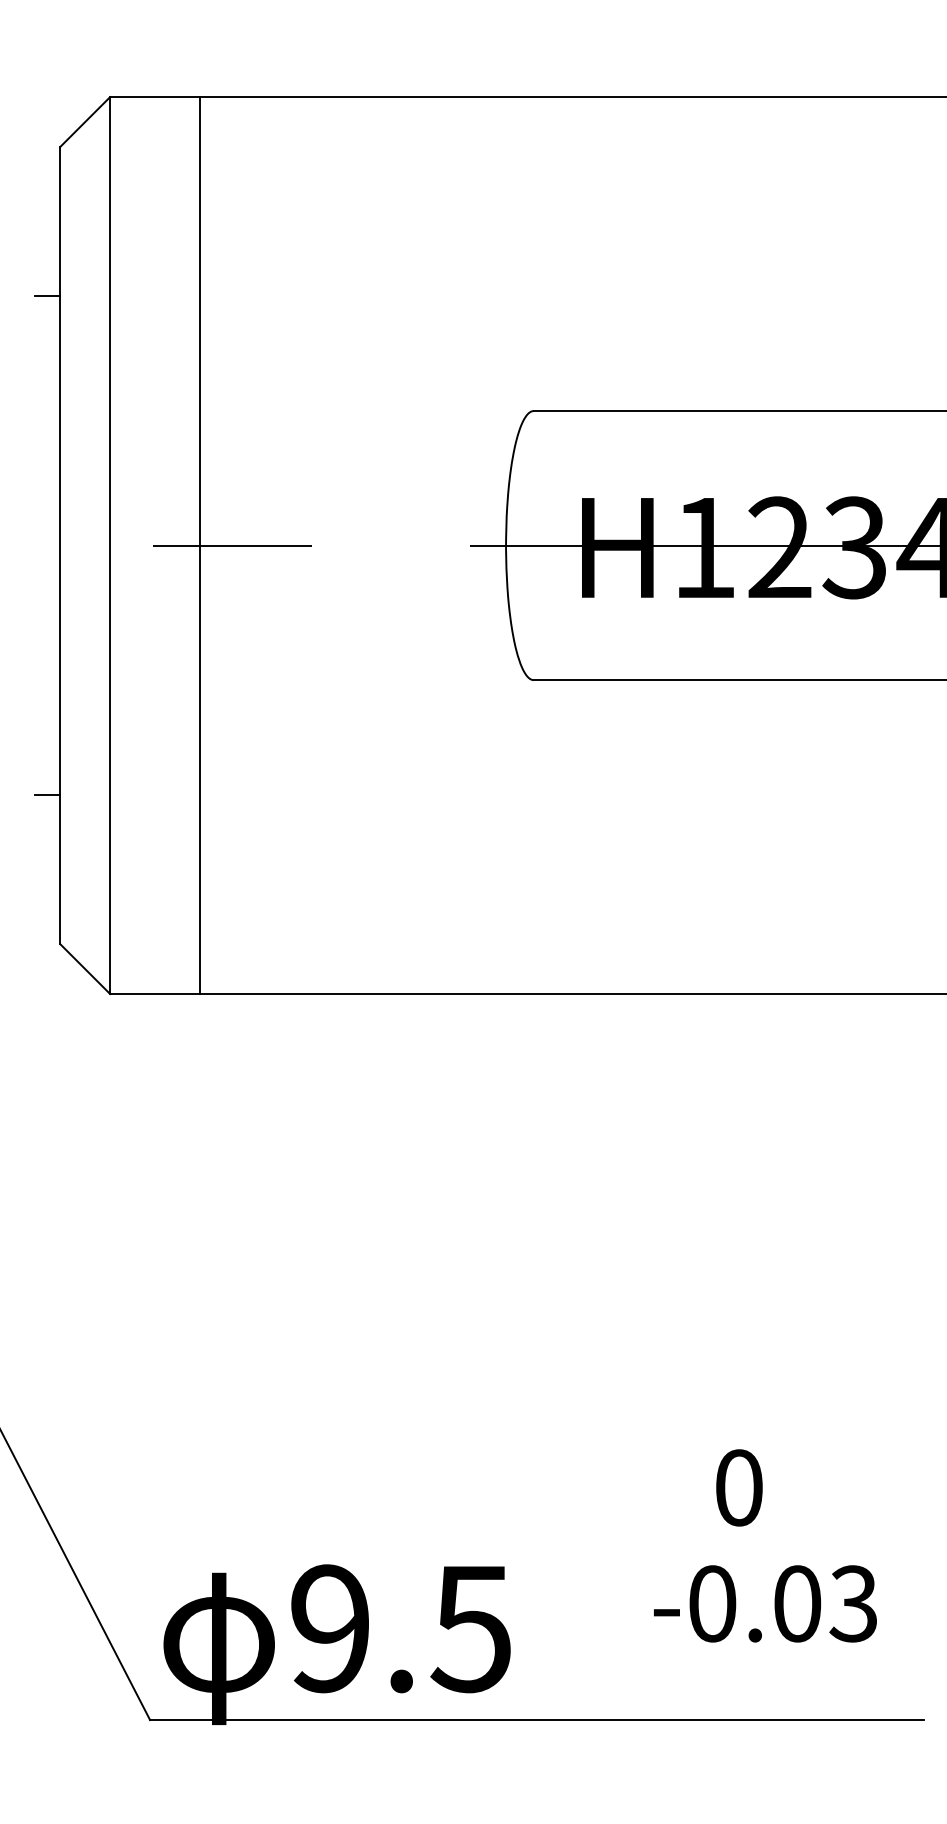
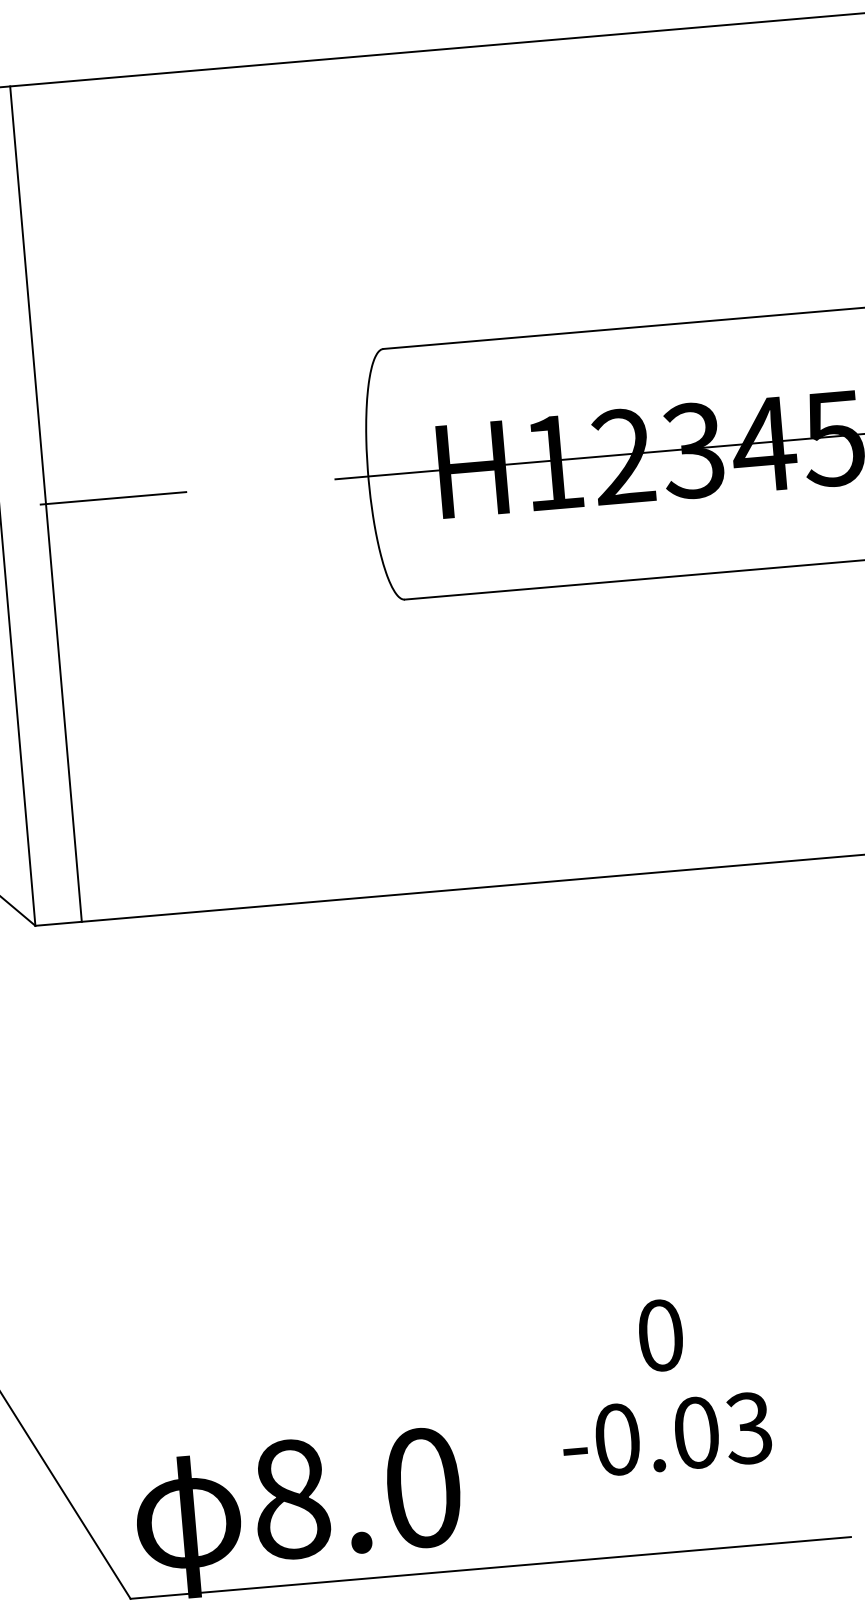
line: (199, 545) -> (45, 504), moved
text: (765, 1603) -> (666, 1435), moved
text: (401, 1628) -> (357, 1493), 9.5 -> 8.0

